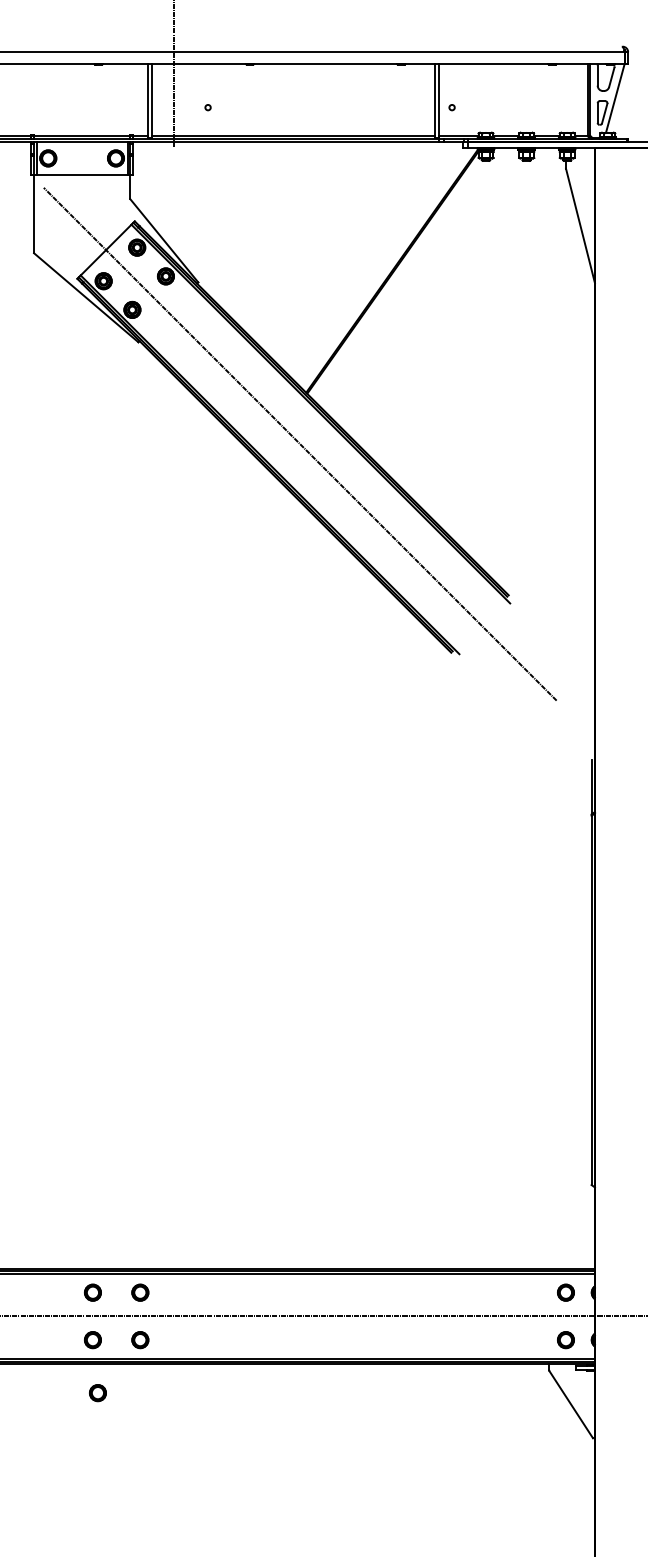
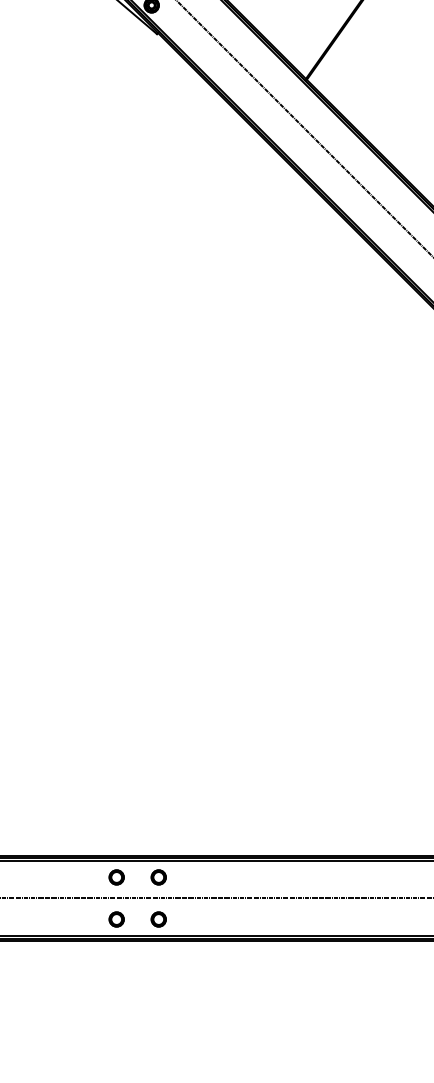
part: (97, 1393) -> (120, 966), removed

